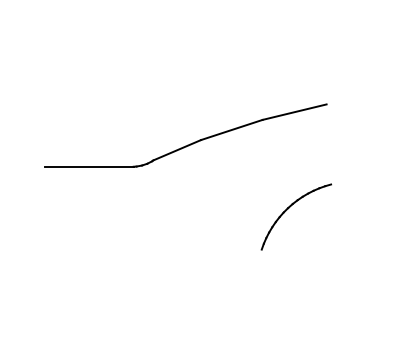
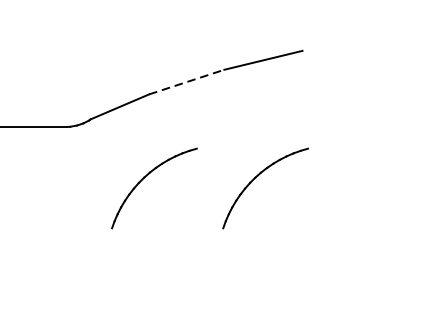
line: (232, 129) -> (187, 81), solid -> dashed
part: (197, 209) -> (144, 179), added

